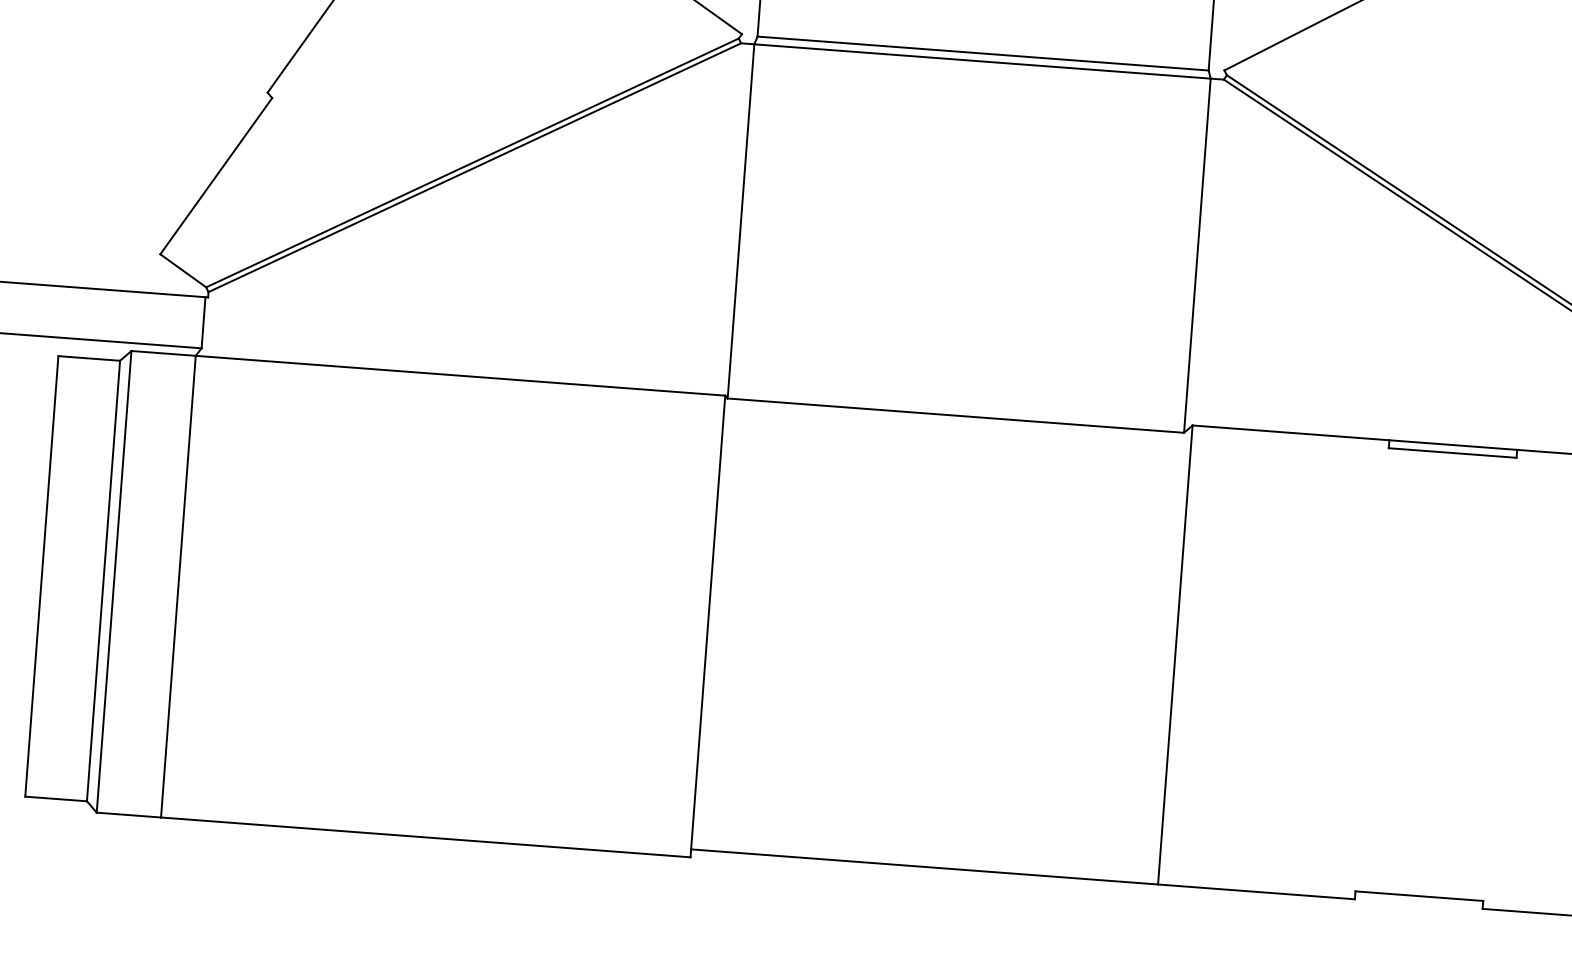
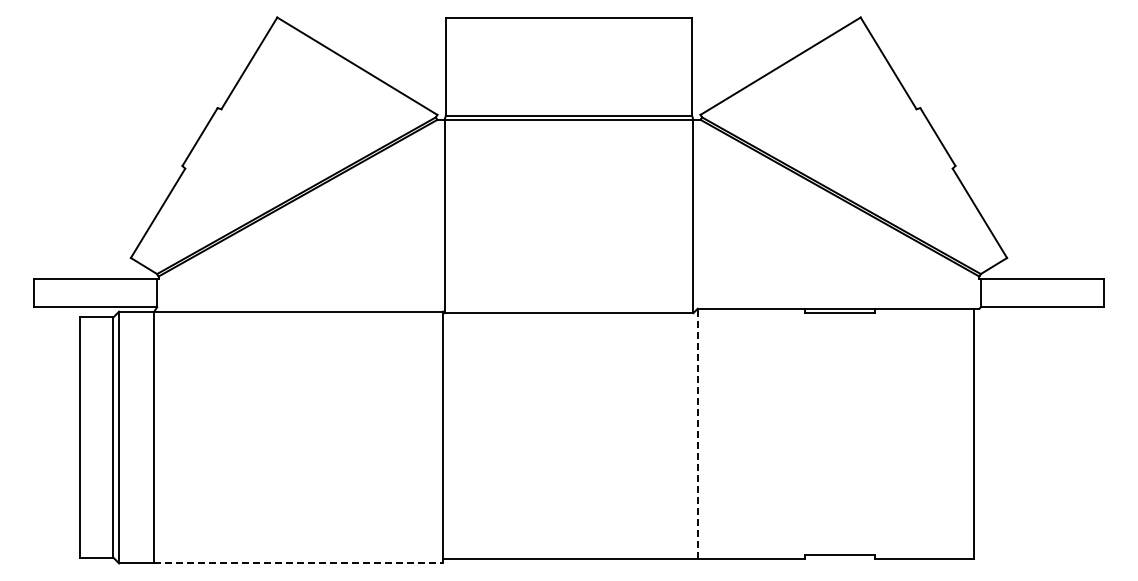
line: (1174, 654) -> (697, 433), solid -> dashed
line: (427, 837) -> (299, 563), solid -> dashed

